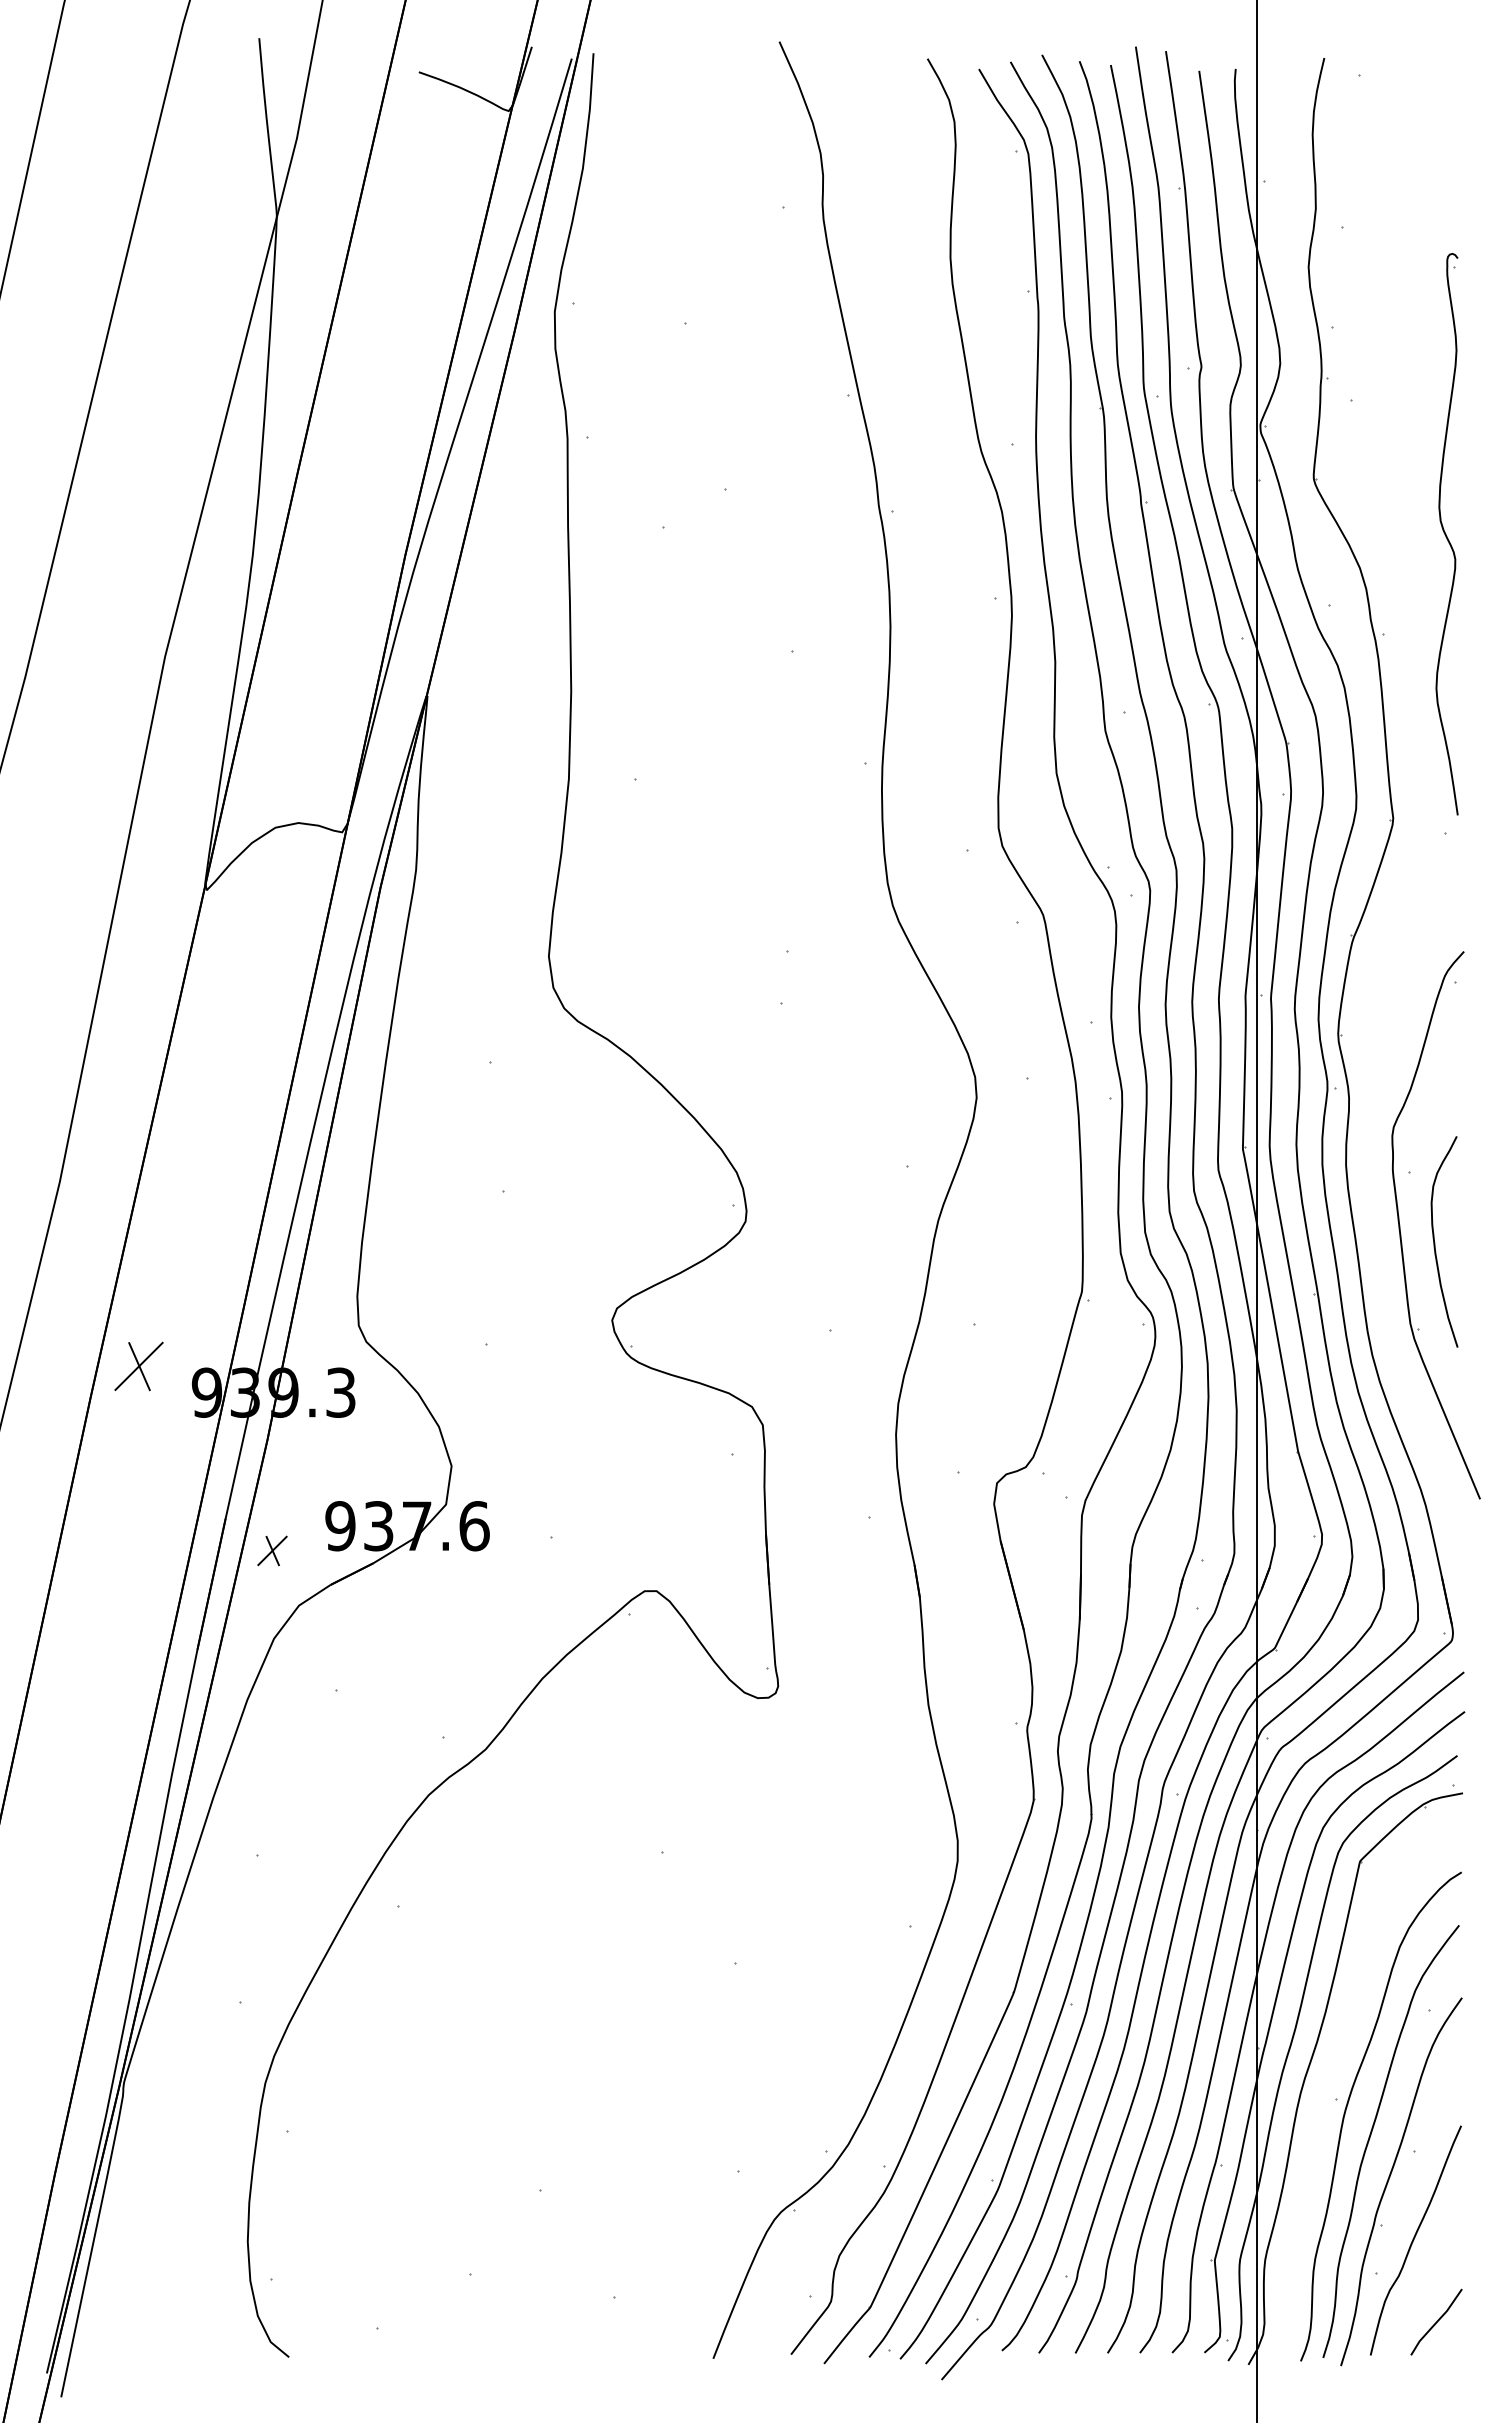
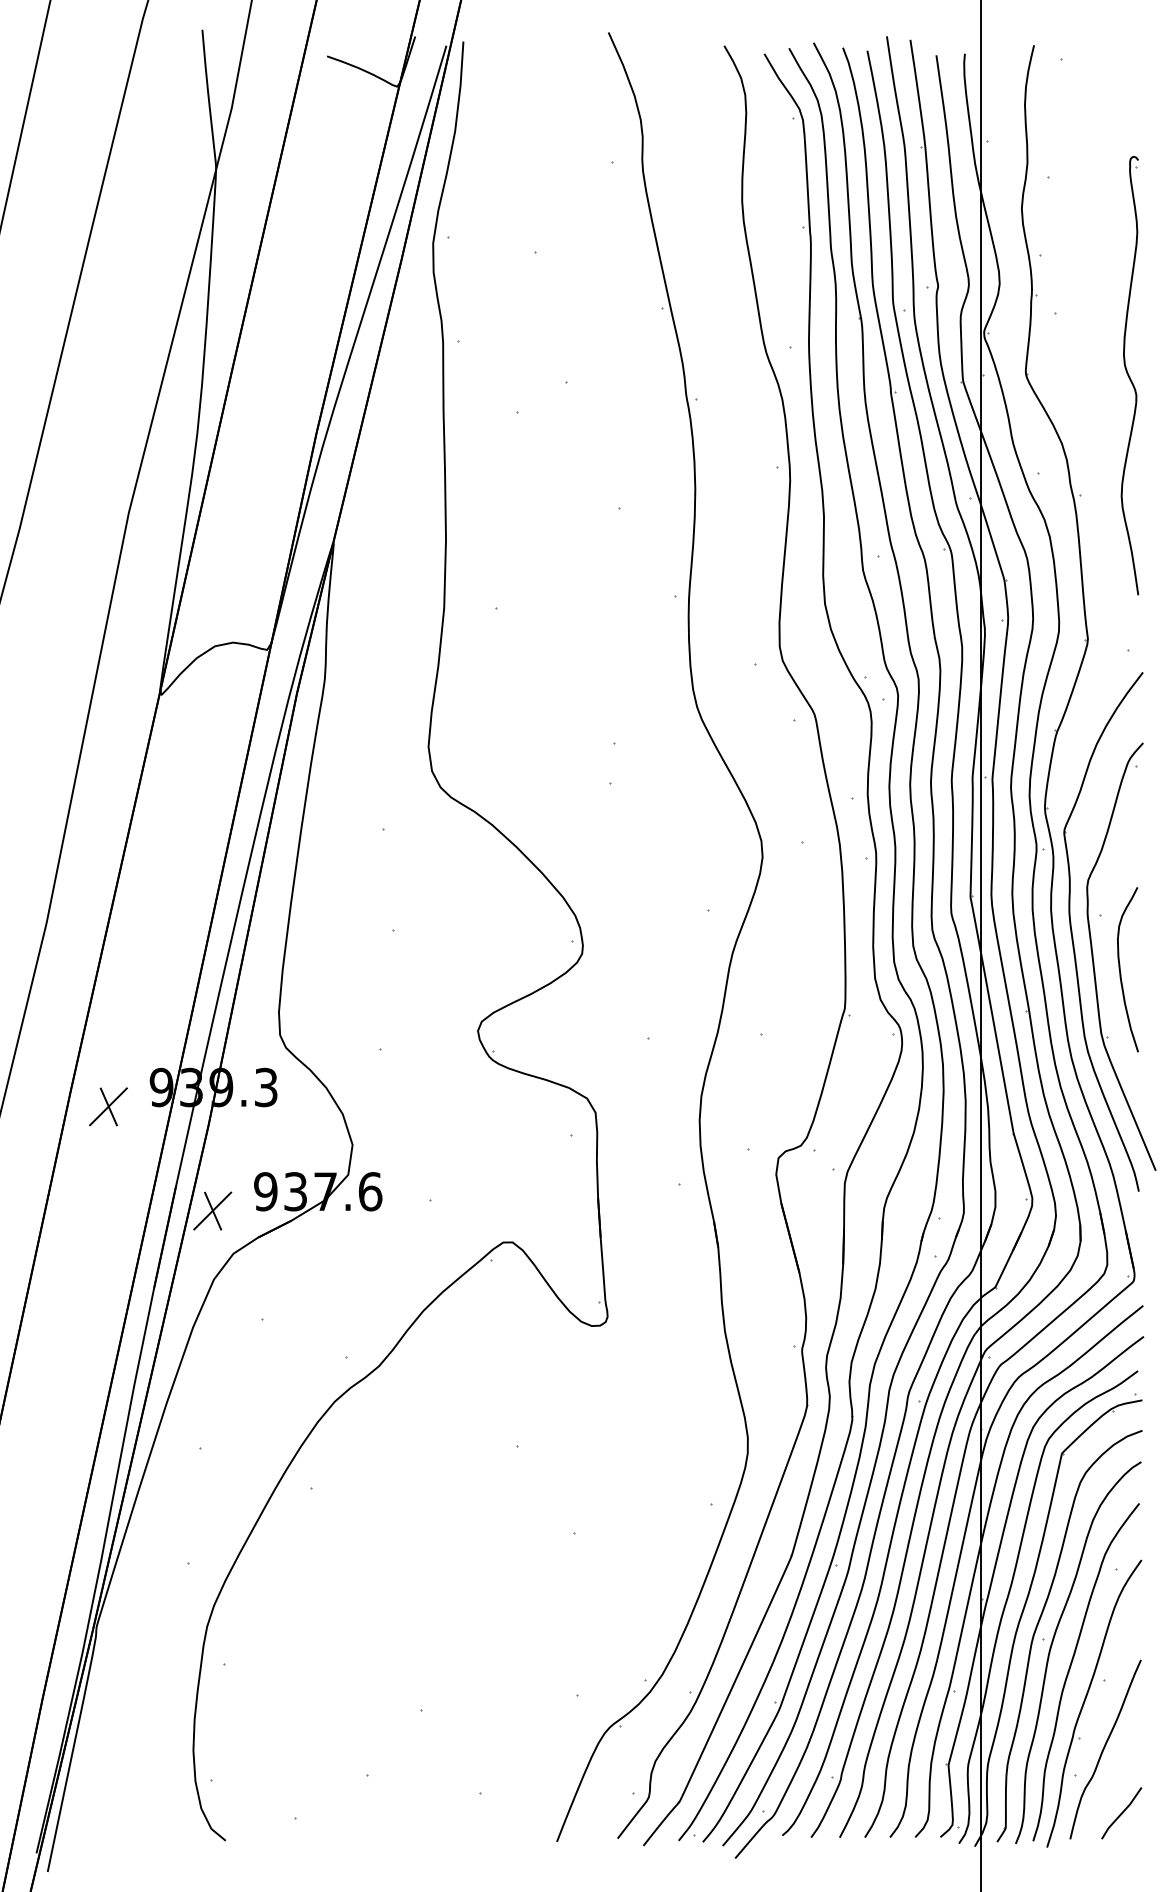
part: (1446, 534) -> (1129, 375), moved
part: (1374, 1200) -> (1073, 937), added
part: (138, 1366) -> (108, 1106), moved
part: (272, 1550) -> (212, 1210), size x1.67
part: (1330, 2079) -> (1038, 1623), added

